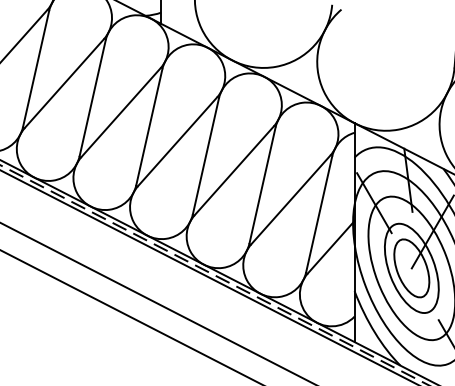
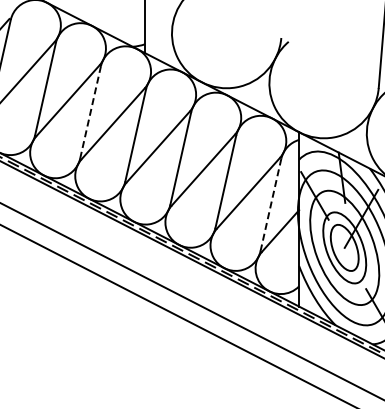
line: (92, 97) -> (90, 111), solid -> dashed
line: (319, 213) -> (271, 204), solid -> dashed

